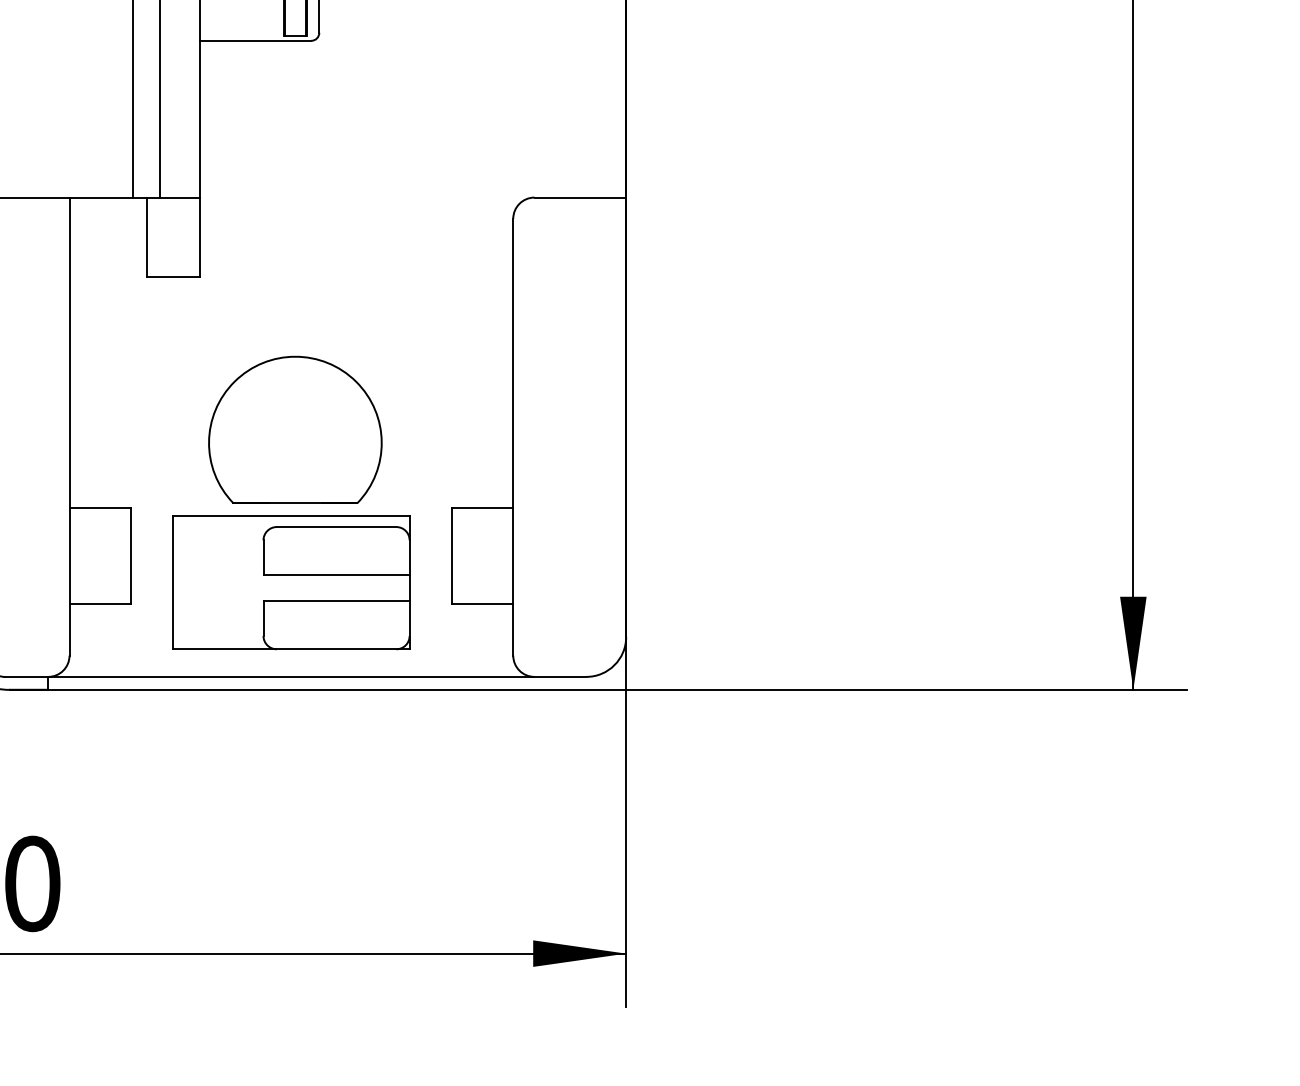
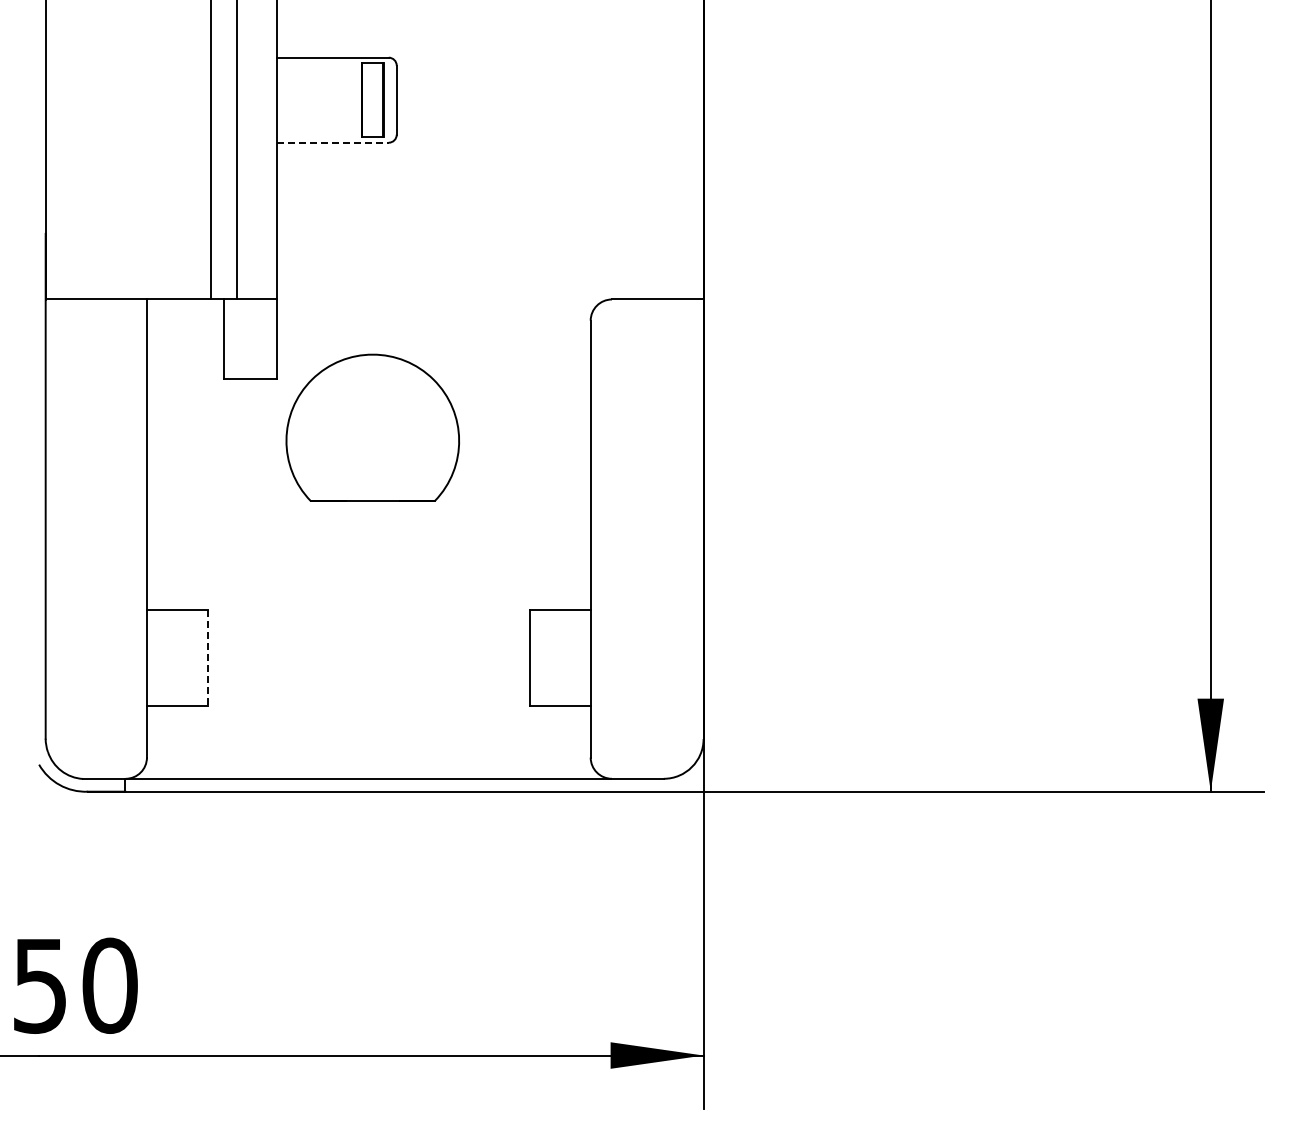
line: (255, 40) -> (332, 142), solid -> dashed
part: (295, 429) -> (372, 427), moved
line: (131, 556) -> (208, 658), solid -> dashed
part: (291, 582) -> (368, 684), removed

